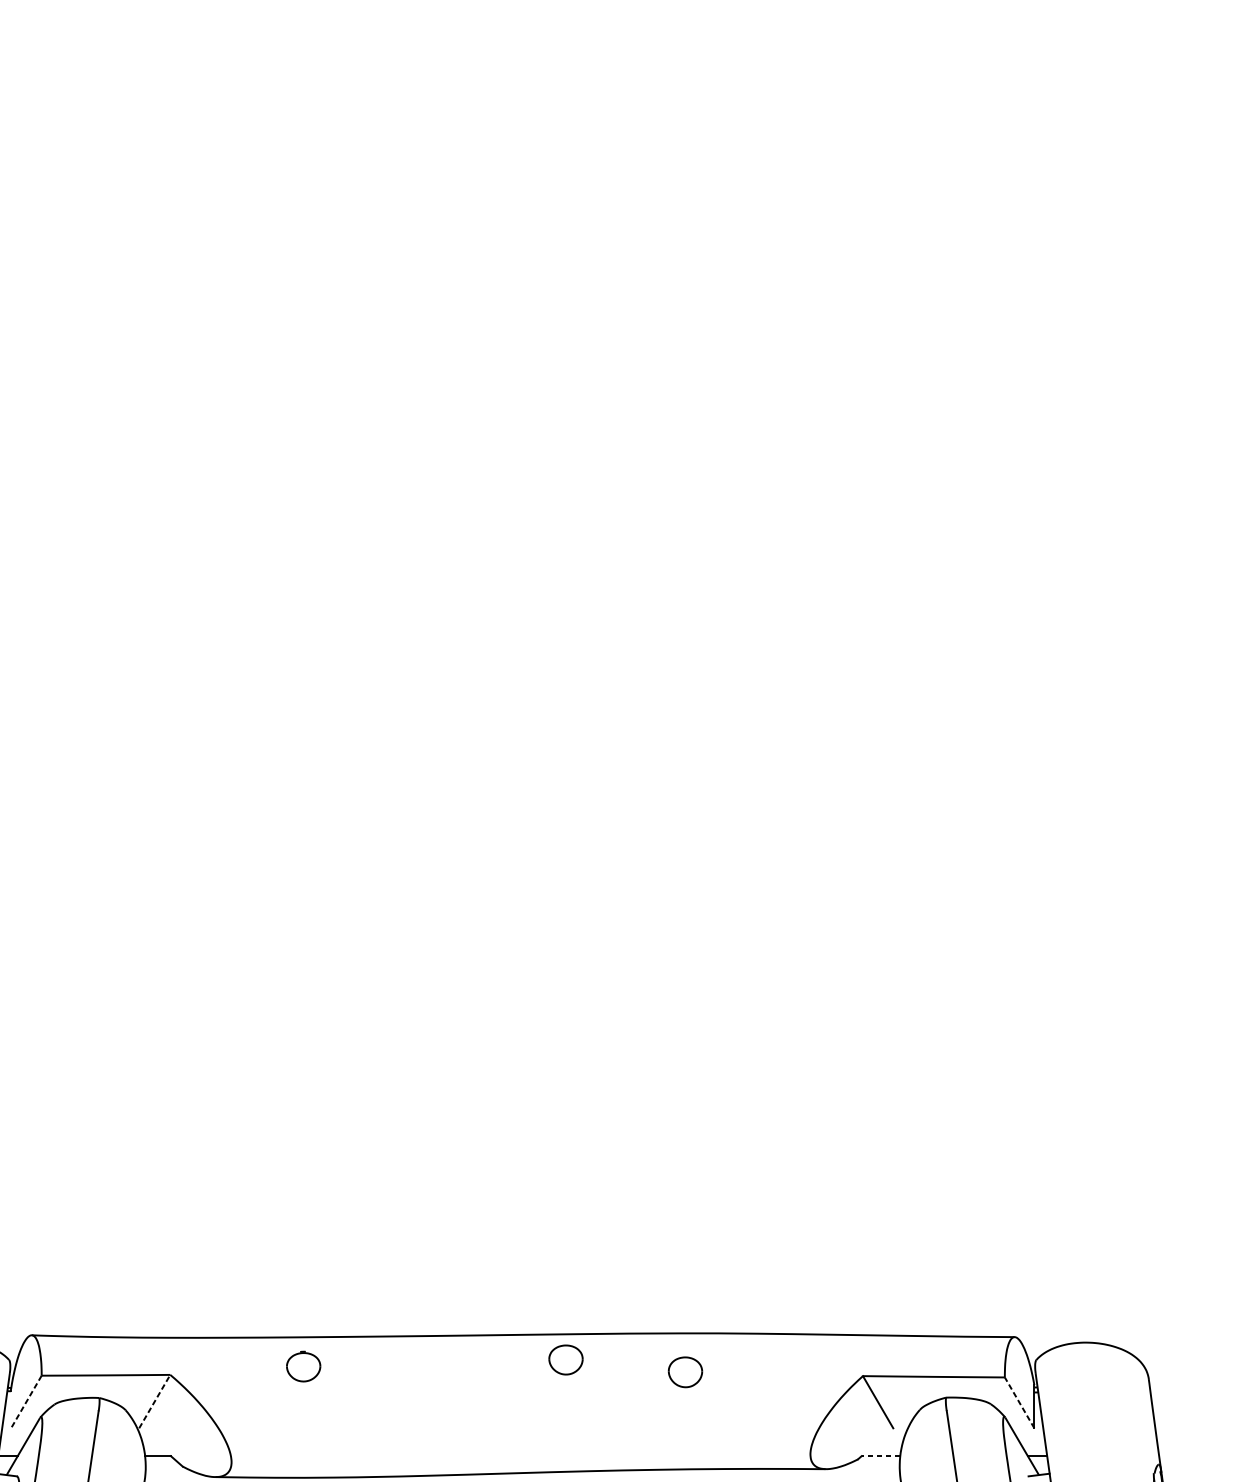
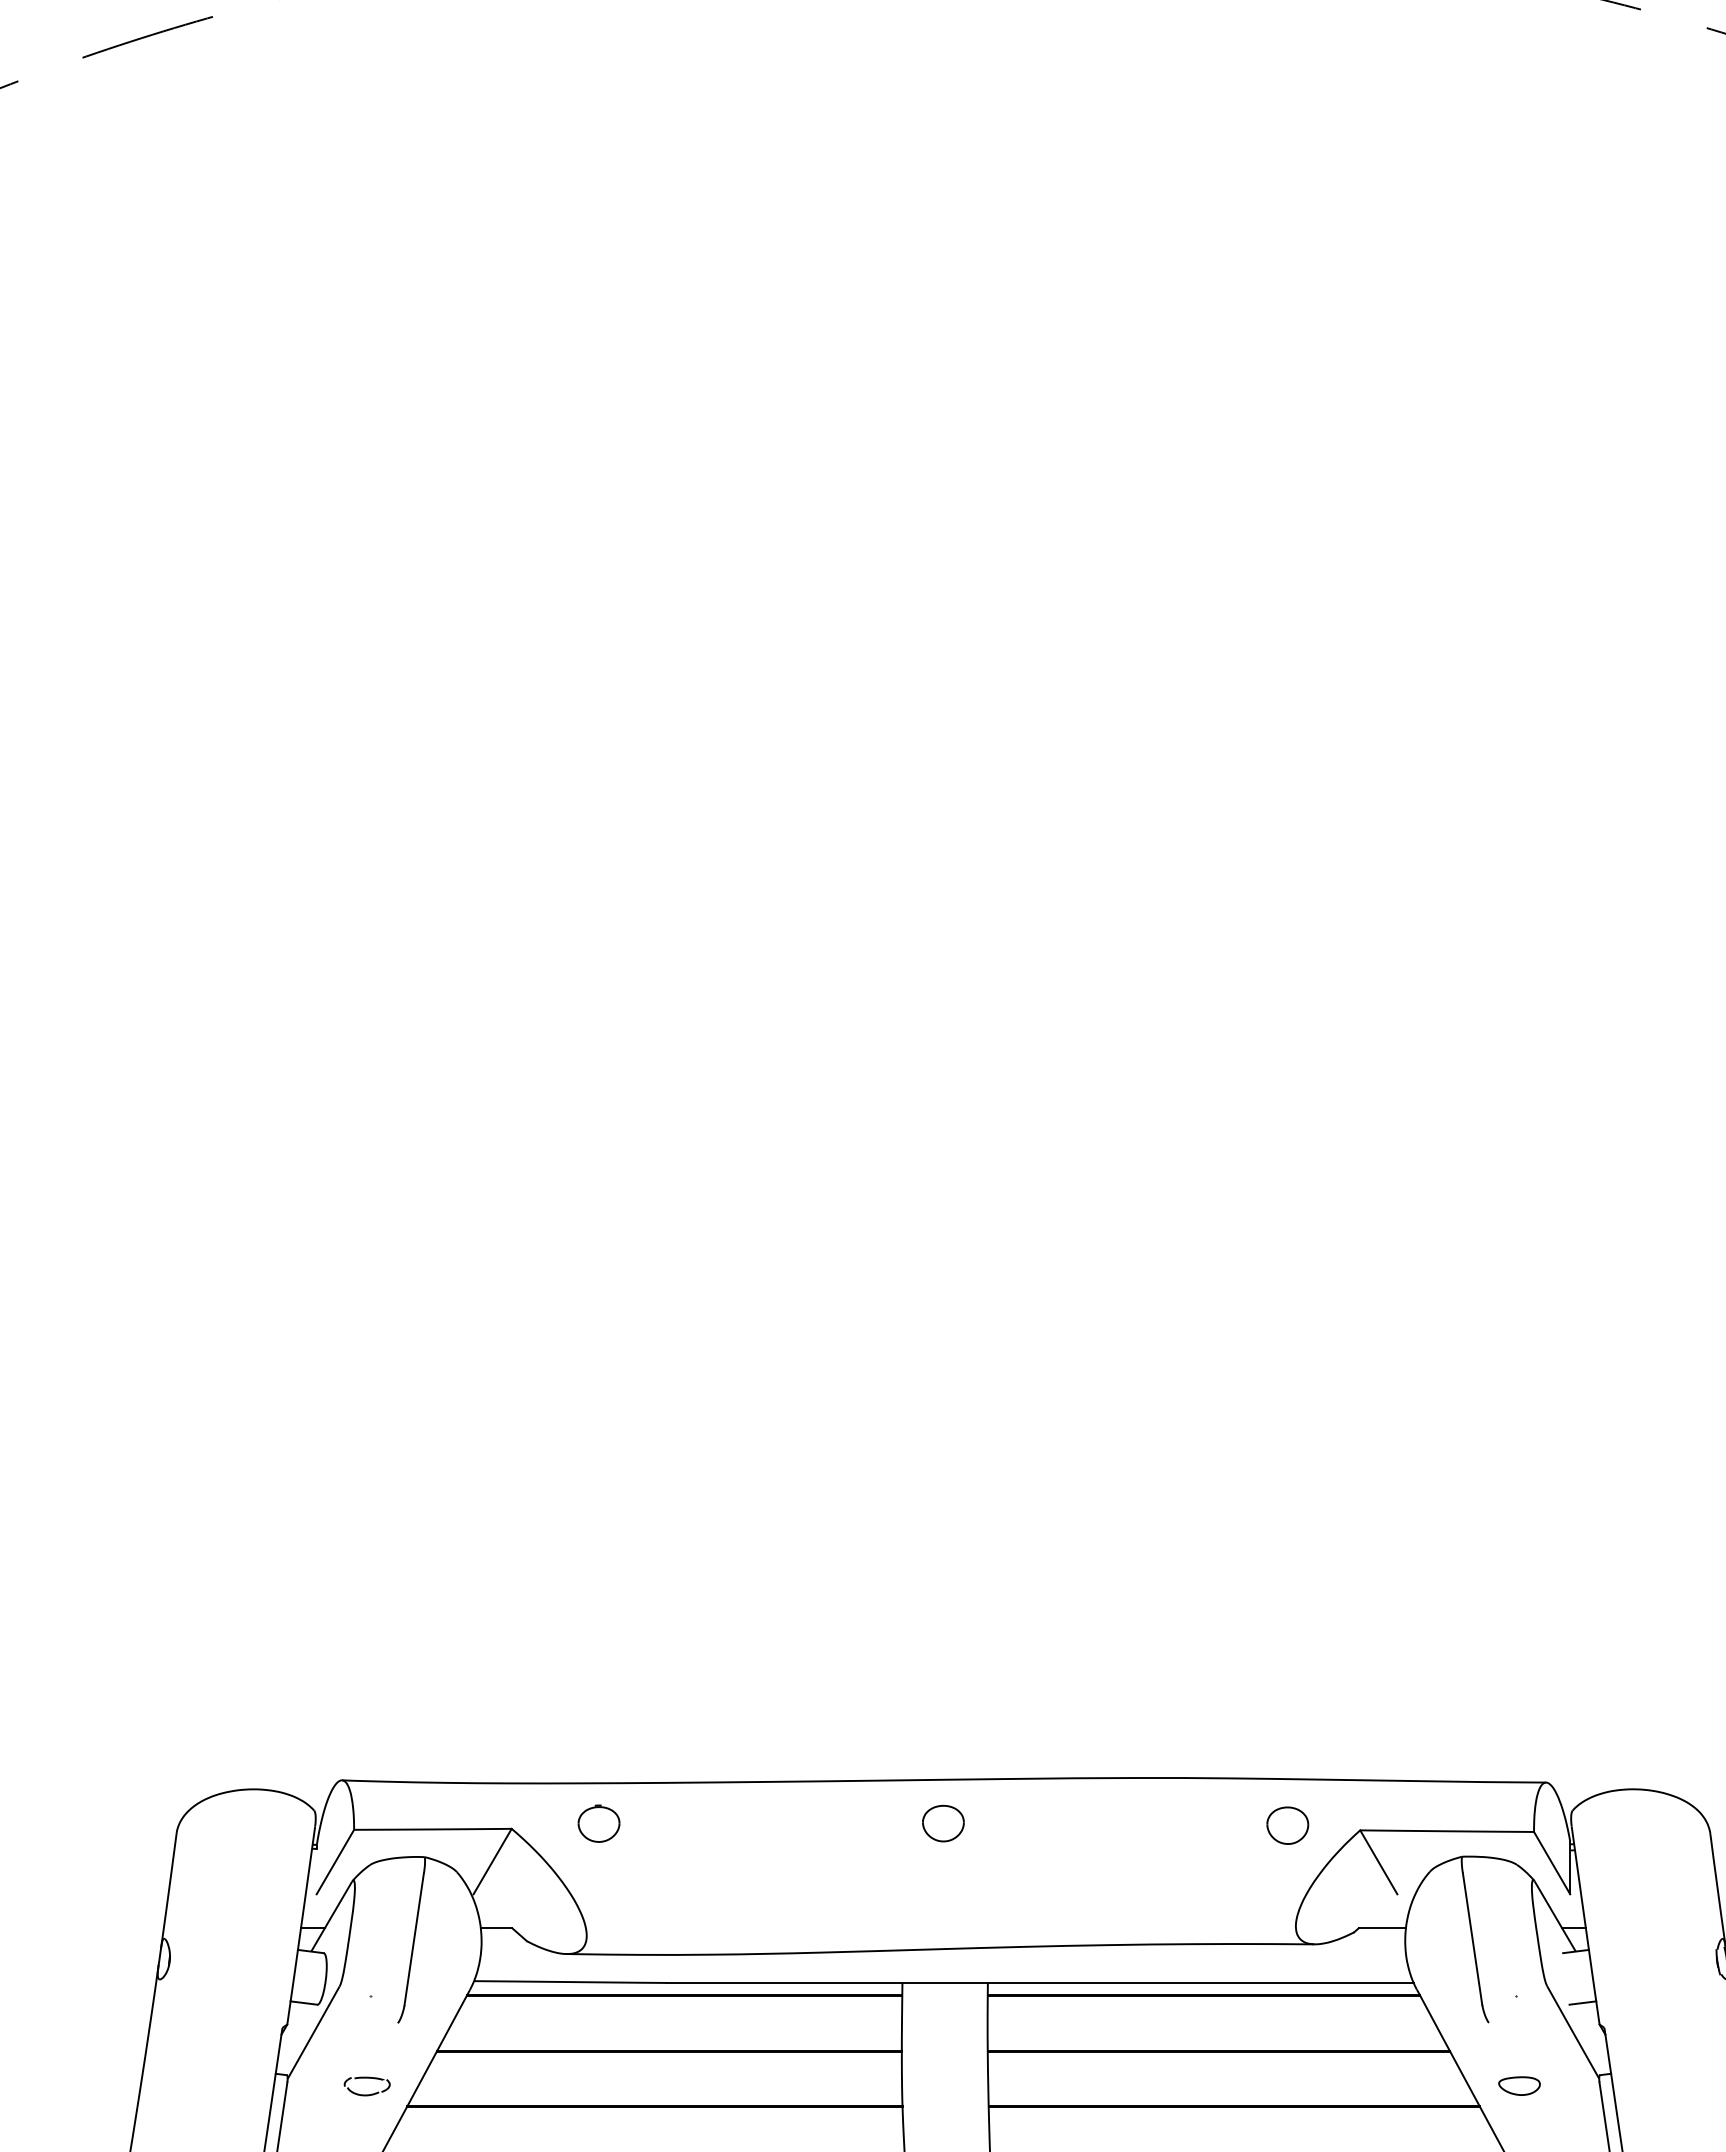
part: (566, 1359) -> (943, 1823), moved
part: (303, 1366) -> (598, 1823), moved
part: (685, 1372) -> (1287, 1825), moved
line: (154, 1401) -> (492, 1861), dashed -> solid
line: (26, 1402) -> (335, 1862), dashed -> solid
line: (1019, 1402) -> (1551, 1862), dashed -> solid
line: (881, 1456) -> (1382, 1928), dashed -> solid

